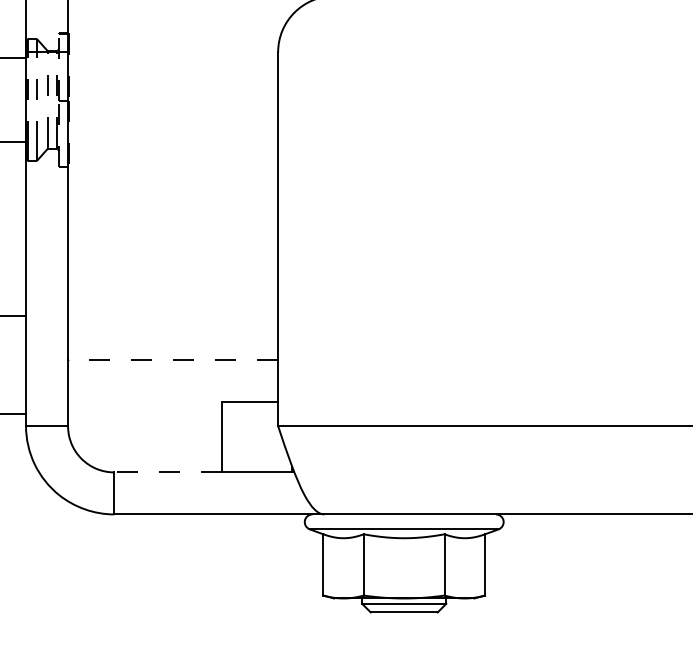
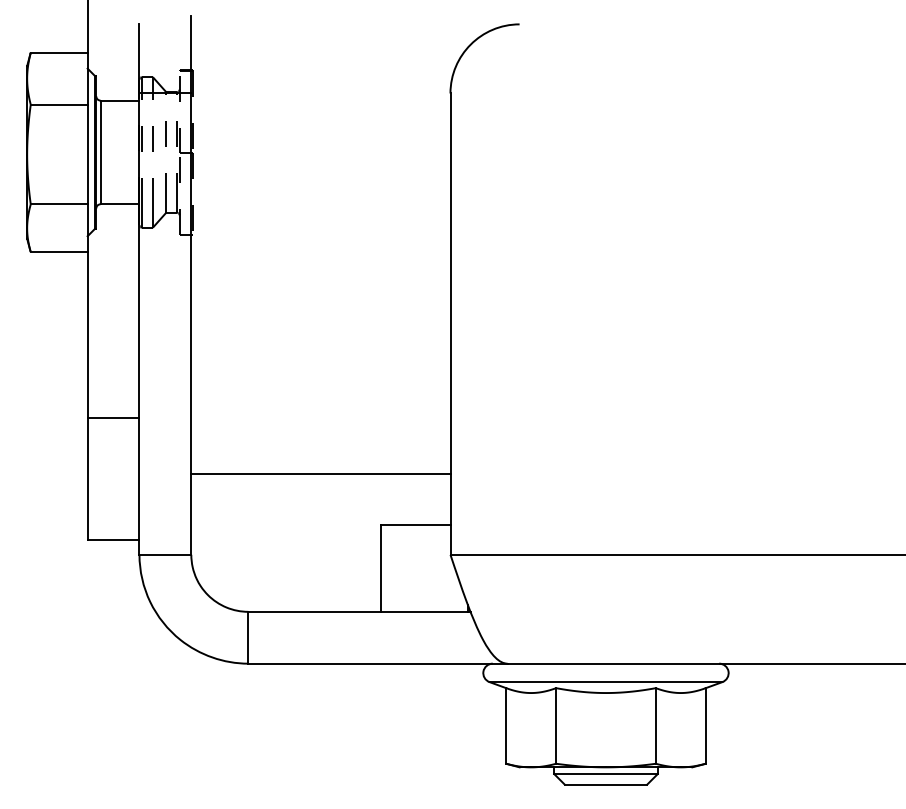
line: (172, 360) -> (320, 473), dashed -> solid
line: (167, 472) -> (314, 611), dashed -> solid

